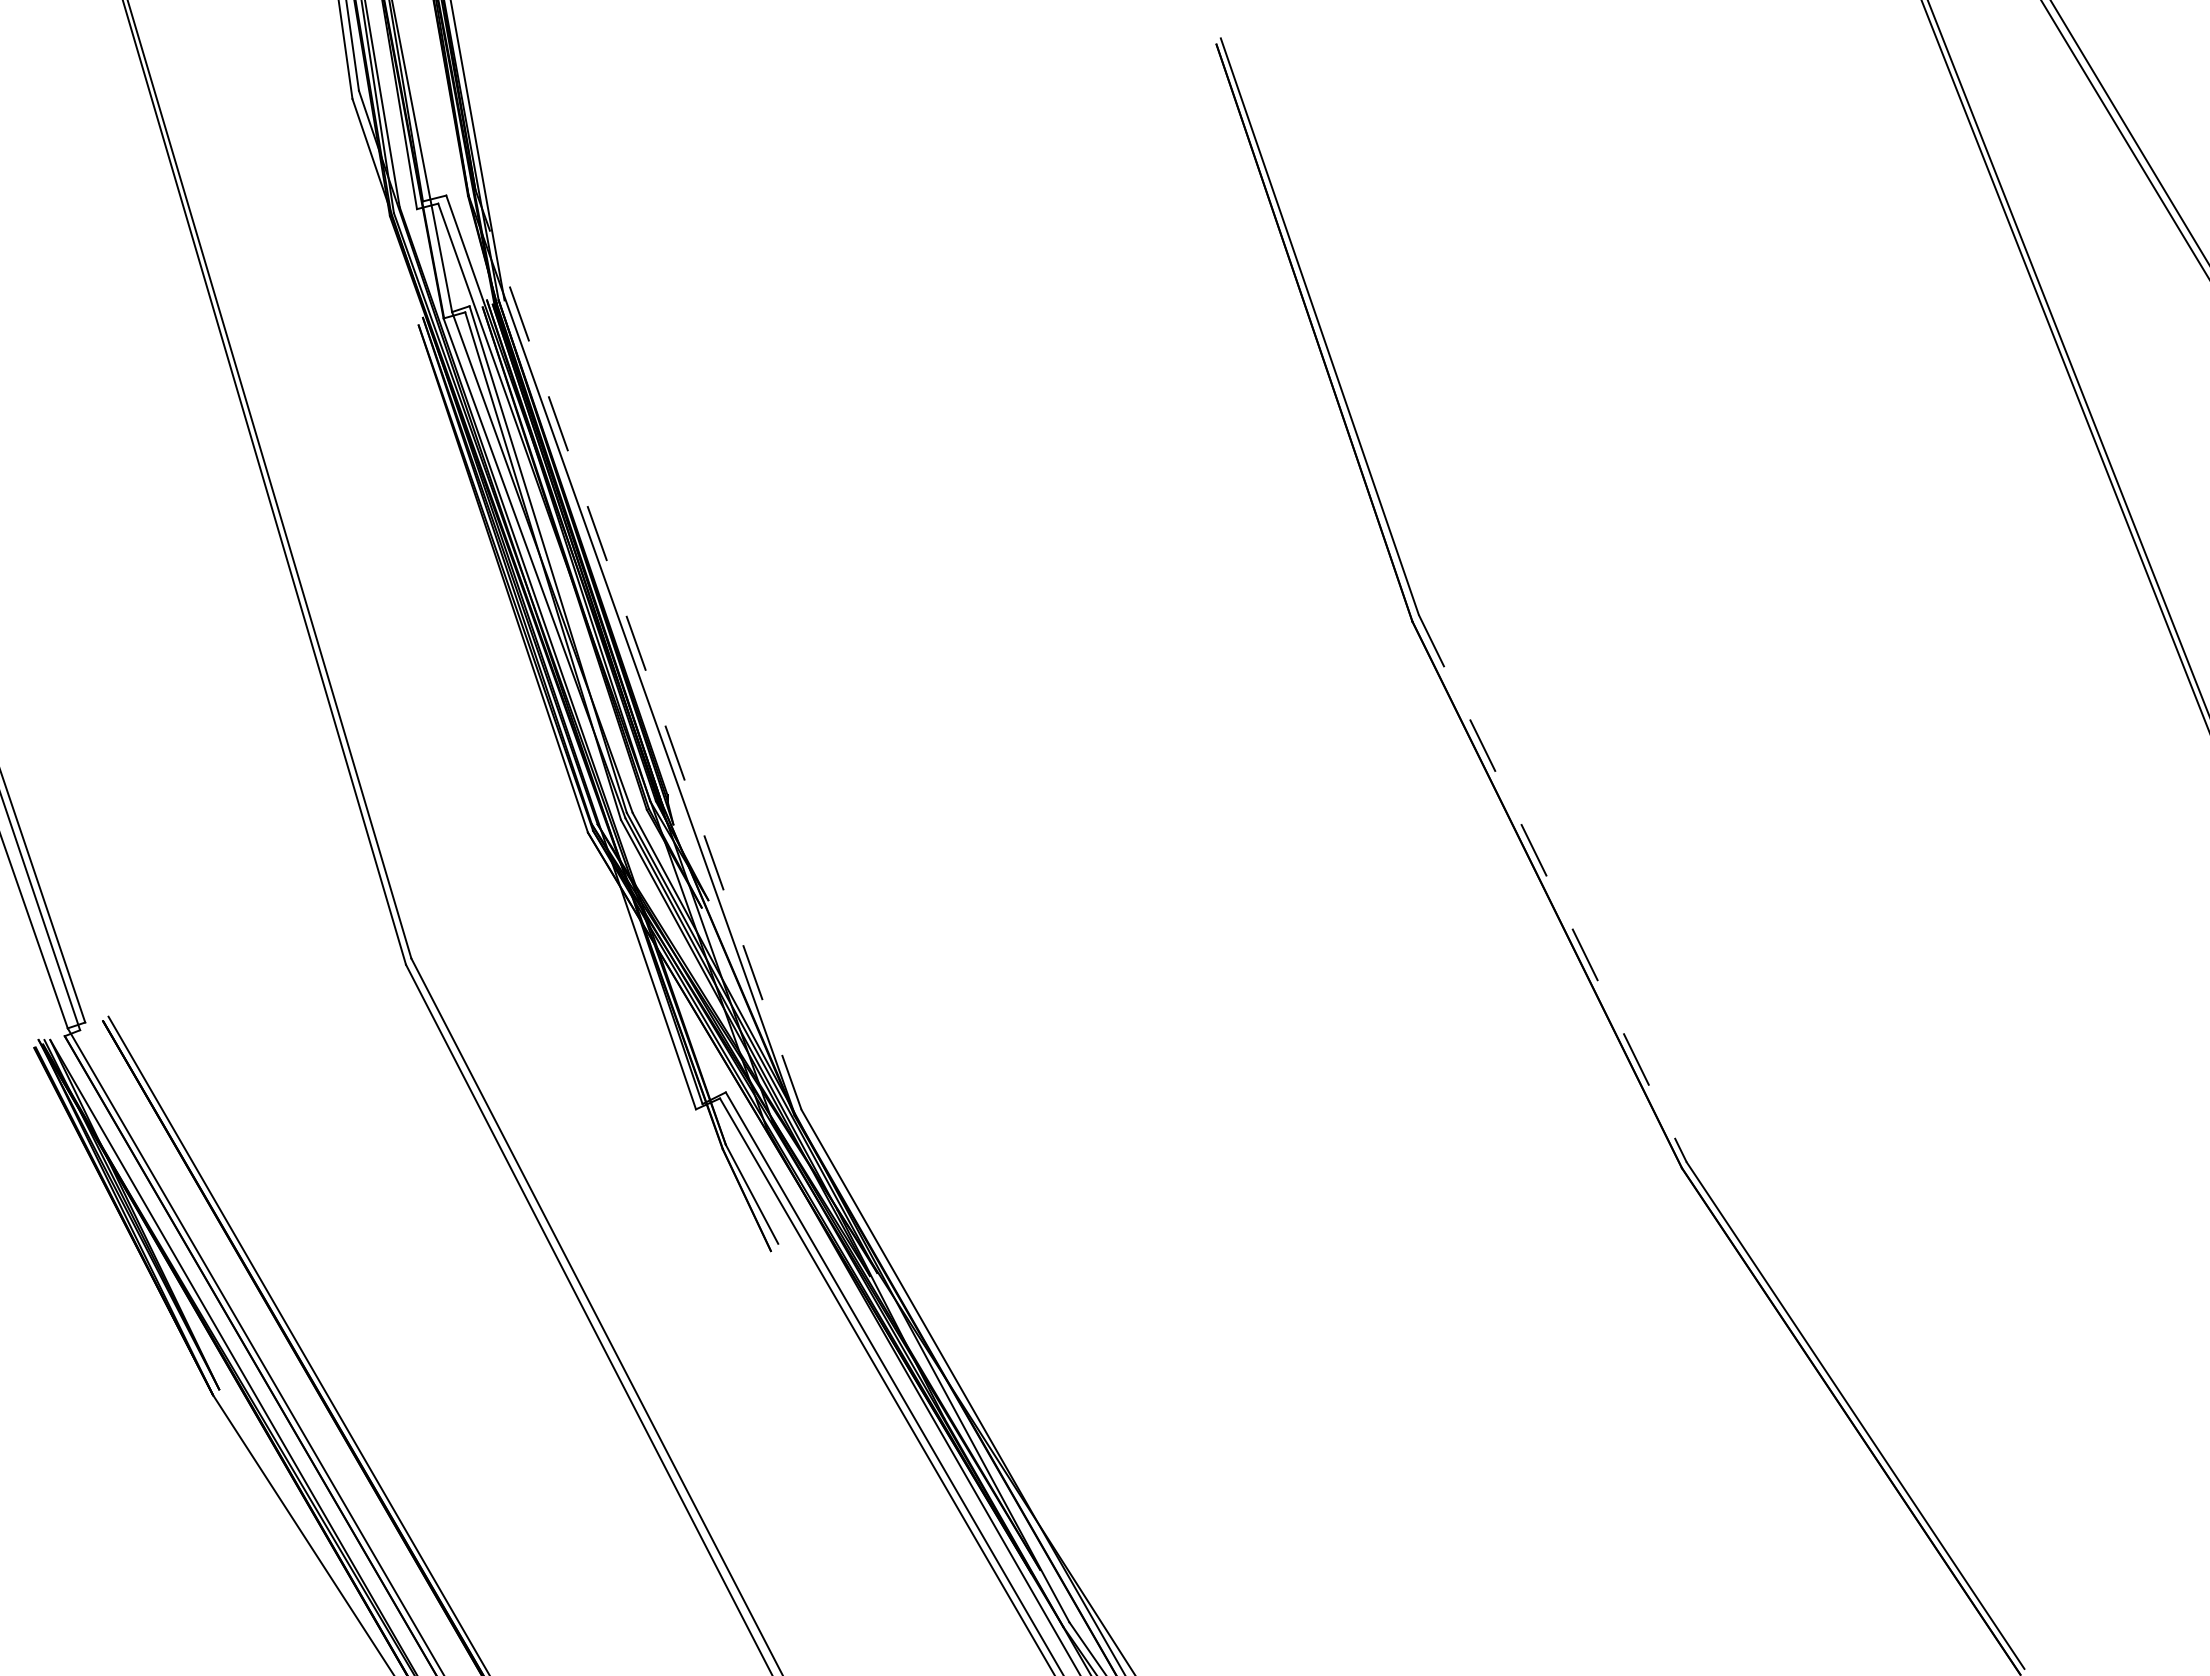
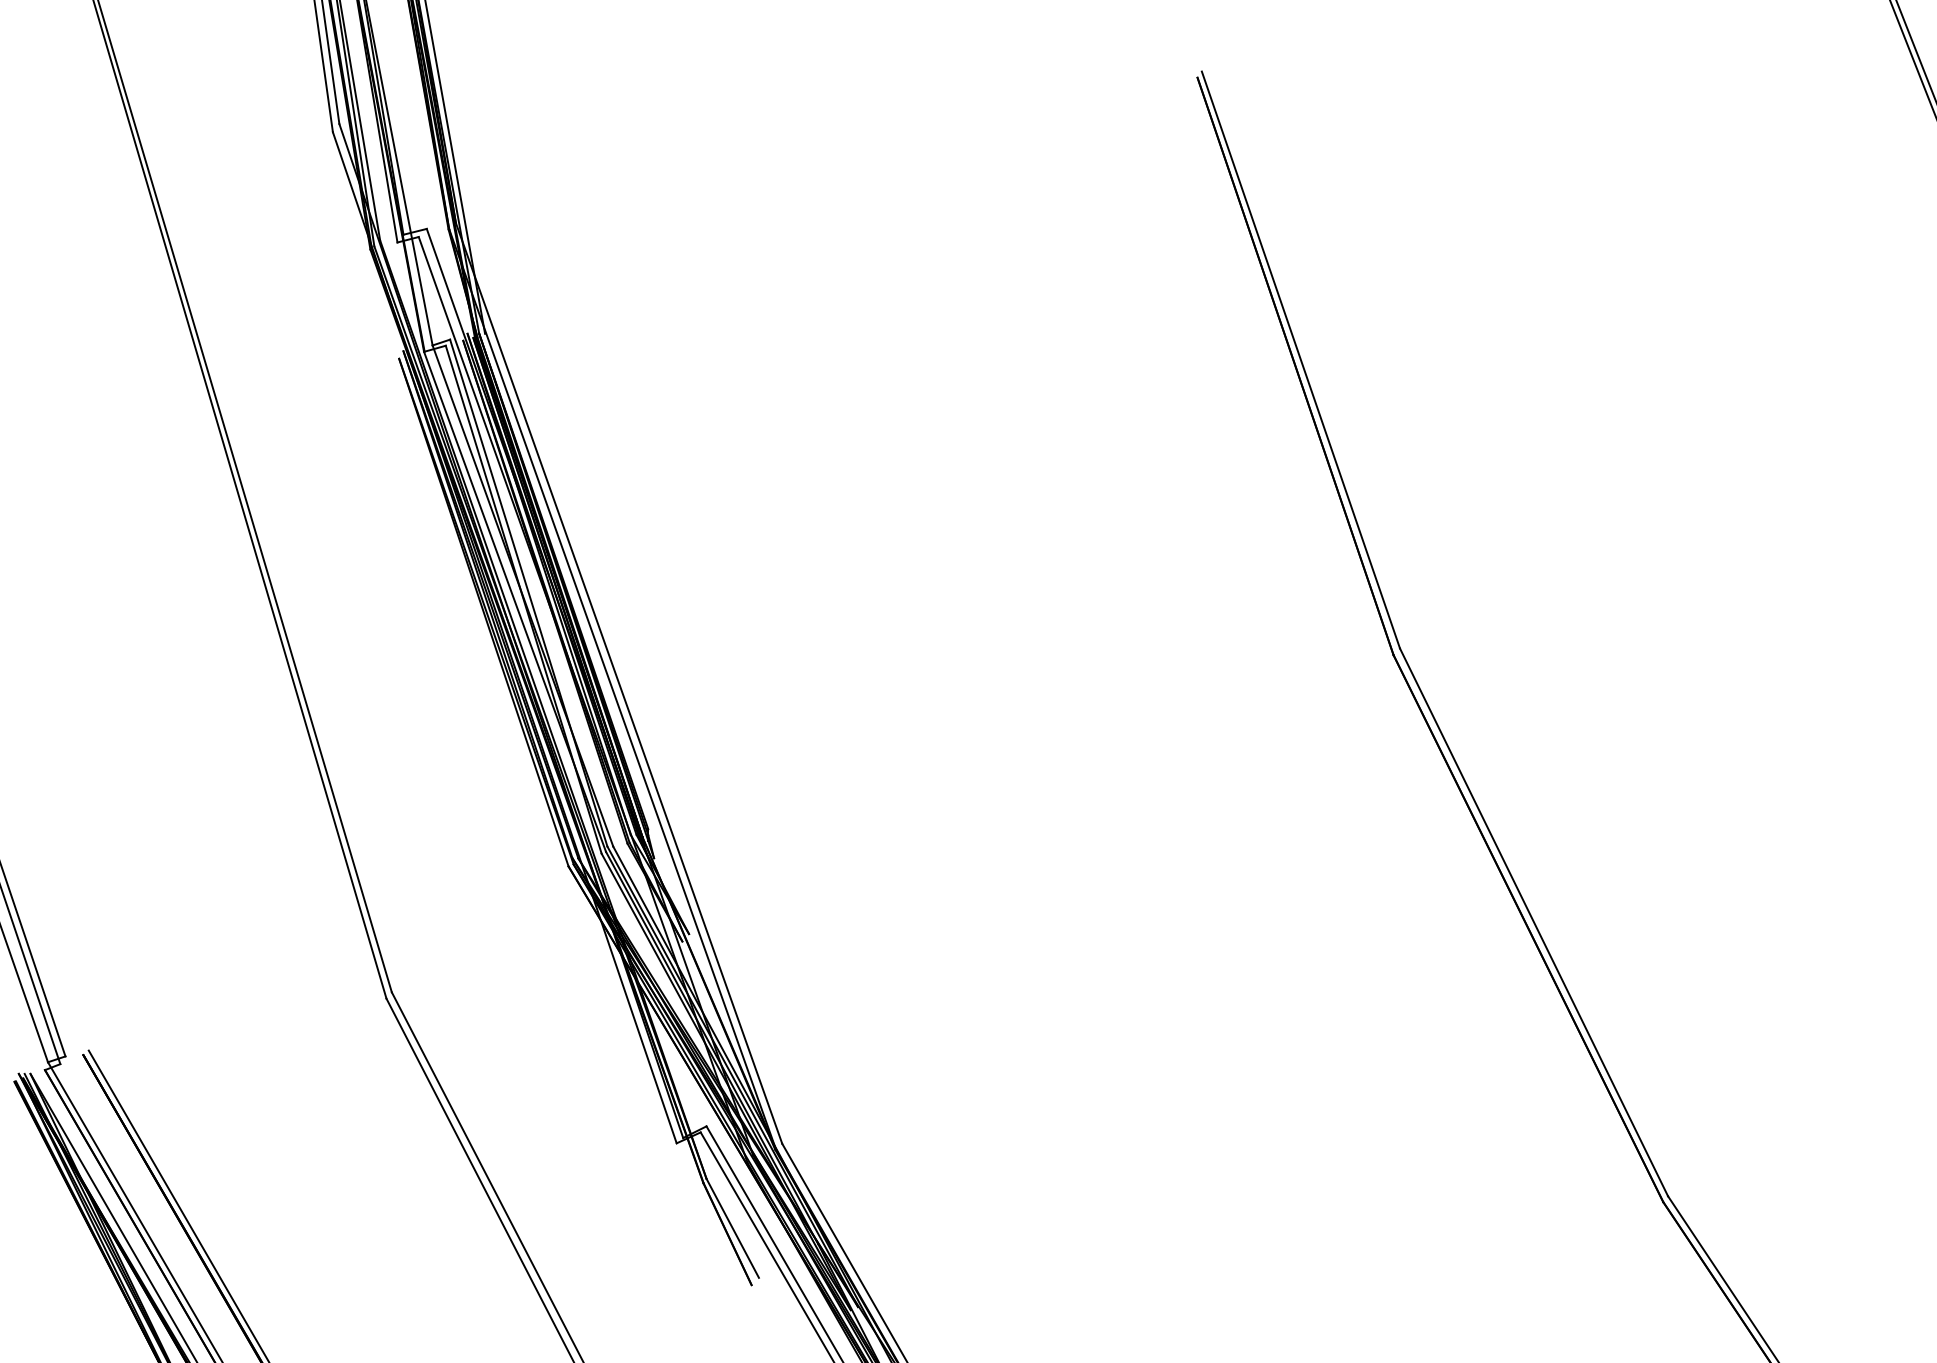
line: (638, 649) -> (619, 683), dashed -> solid
line: (1552, 888) -> (1533, 922), dashed -> solid

